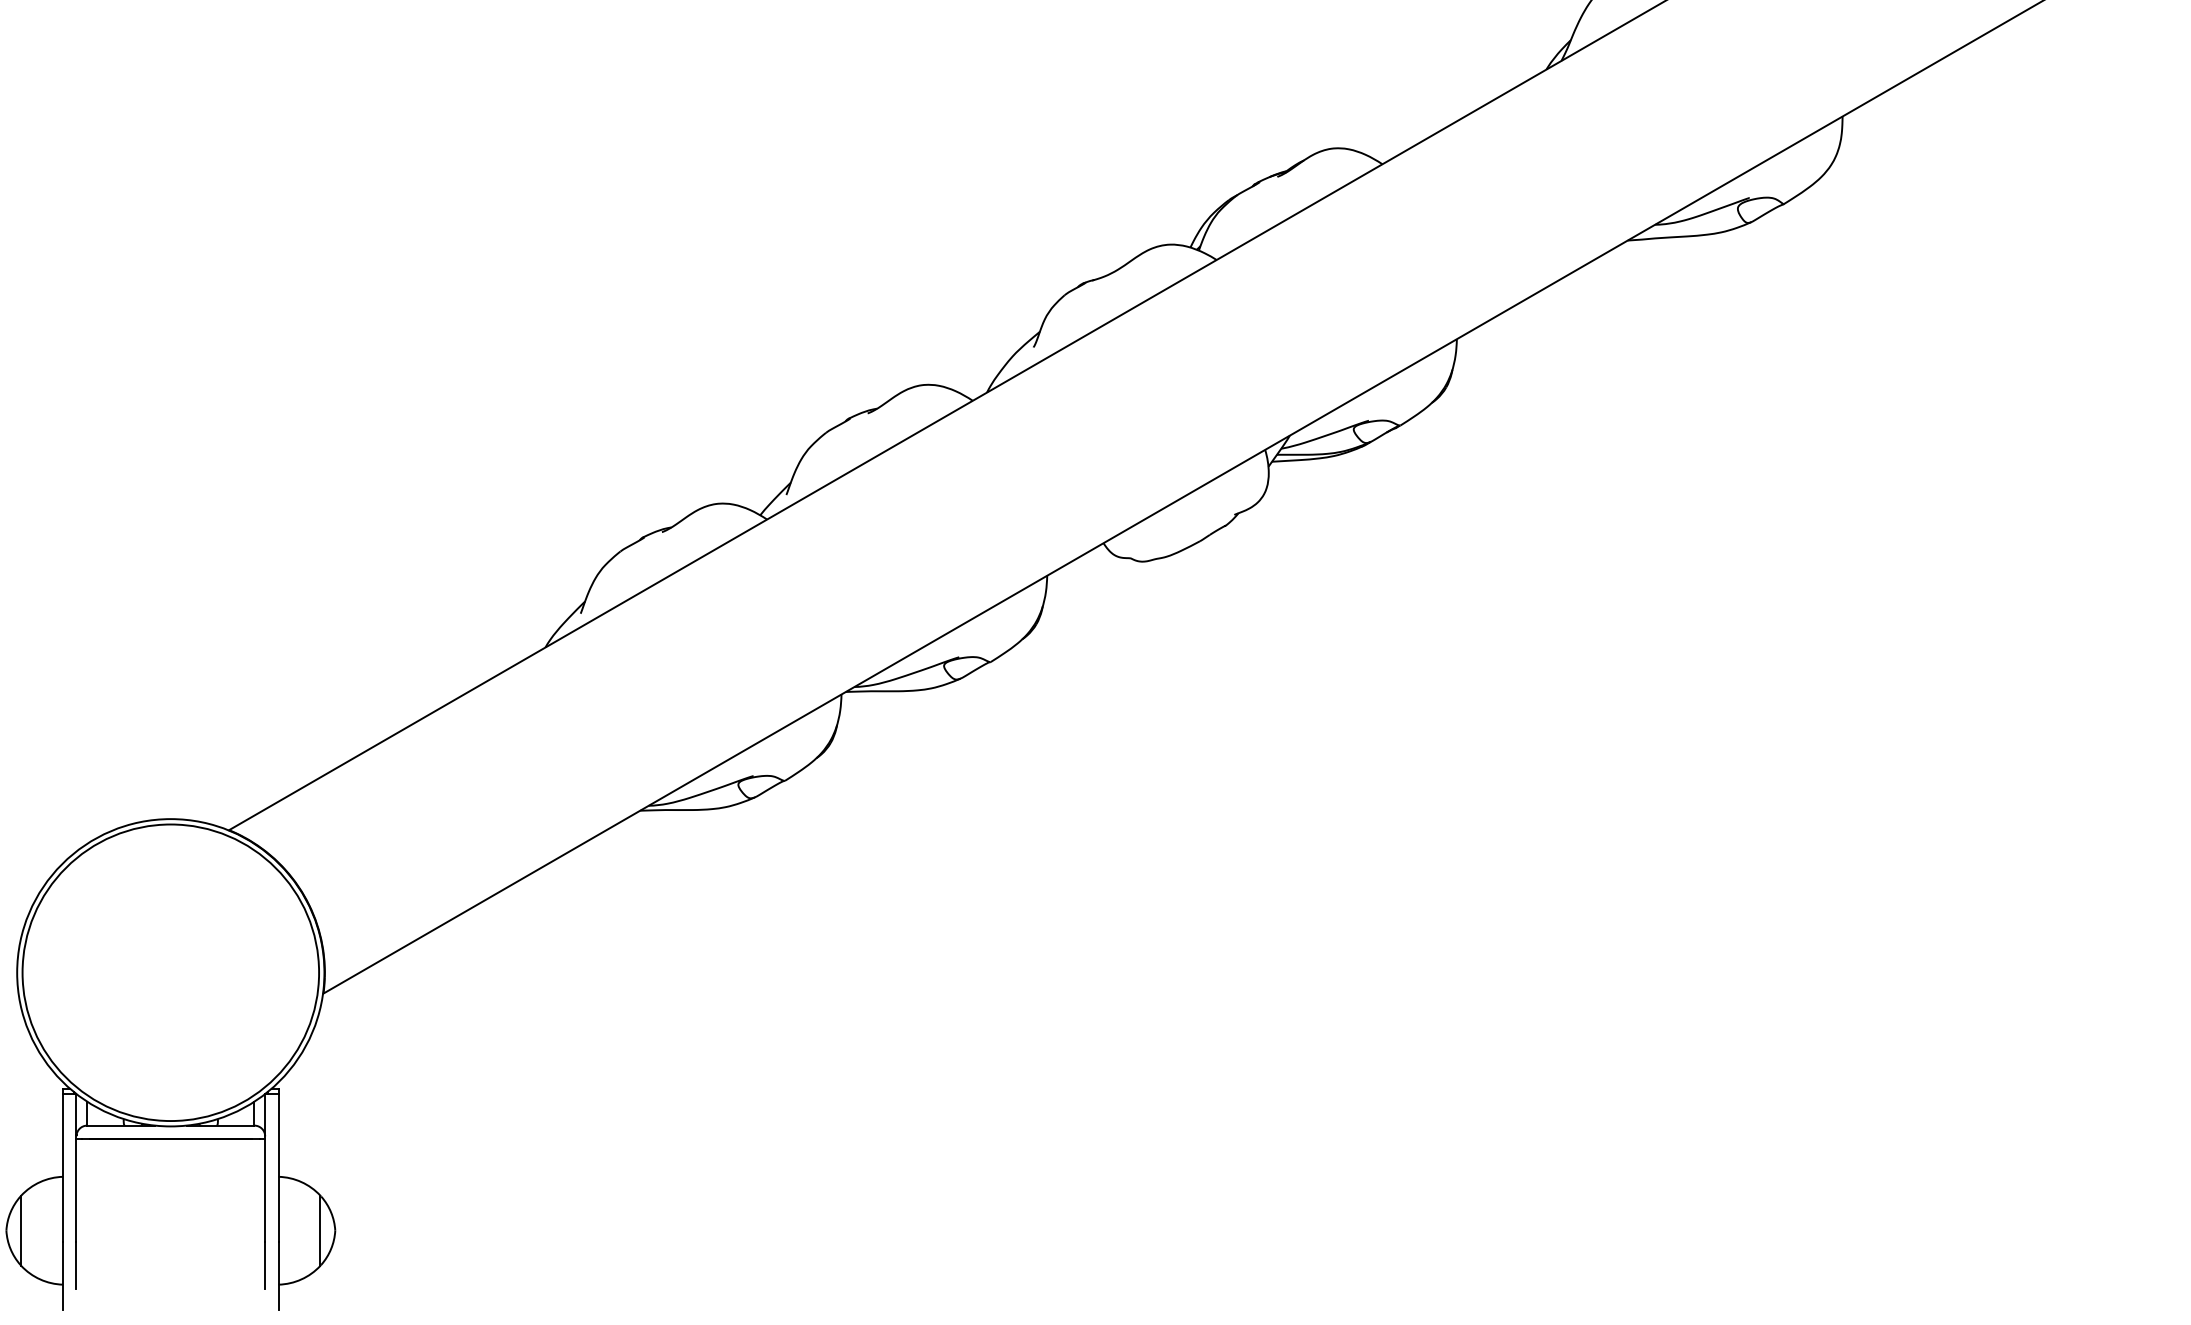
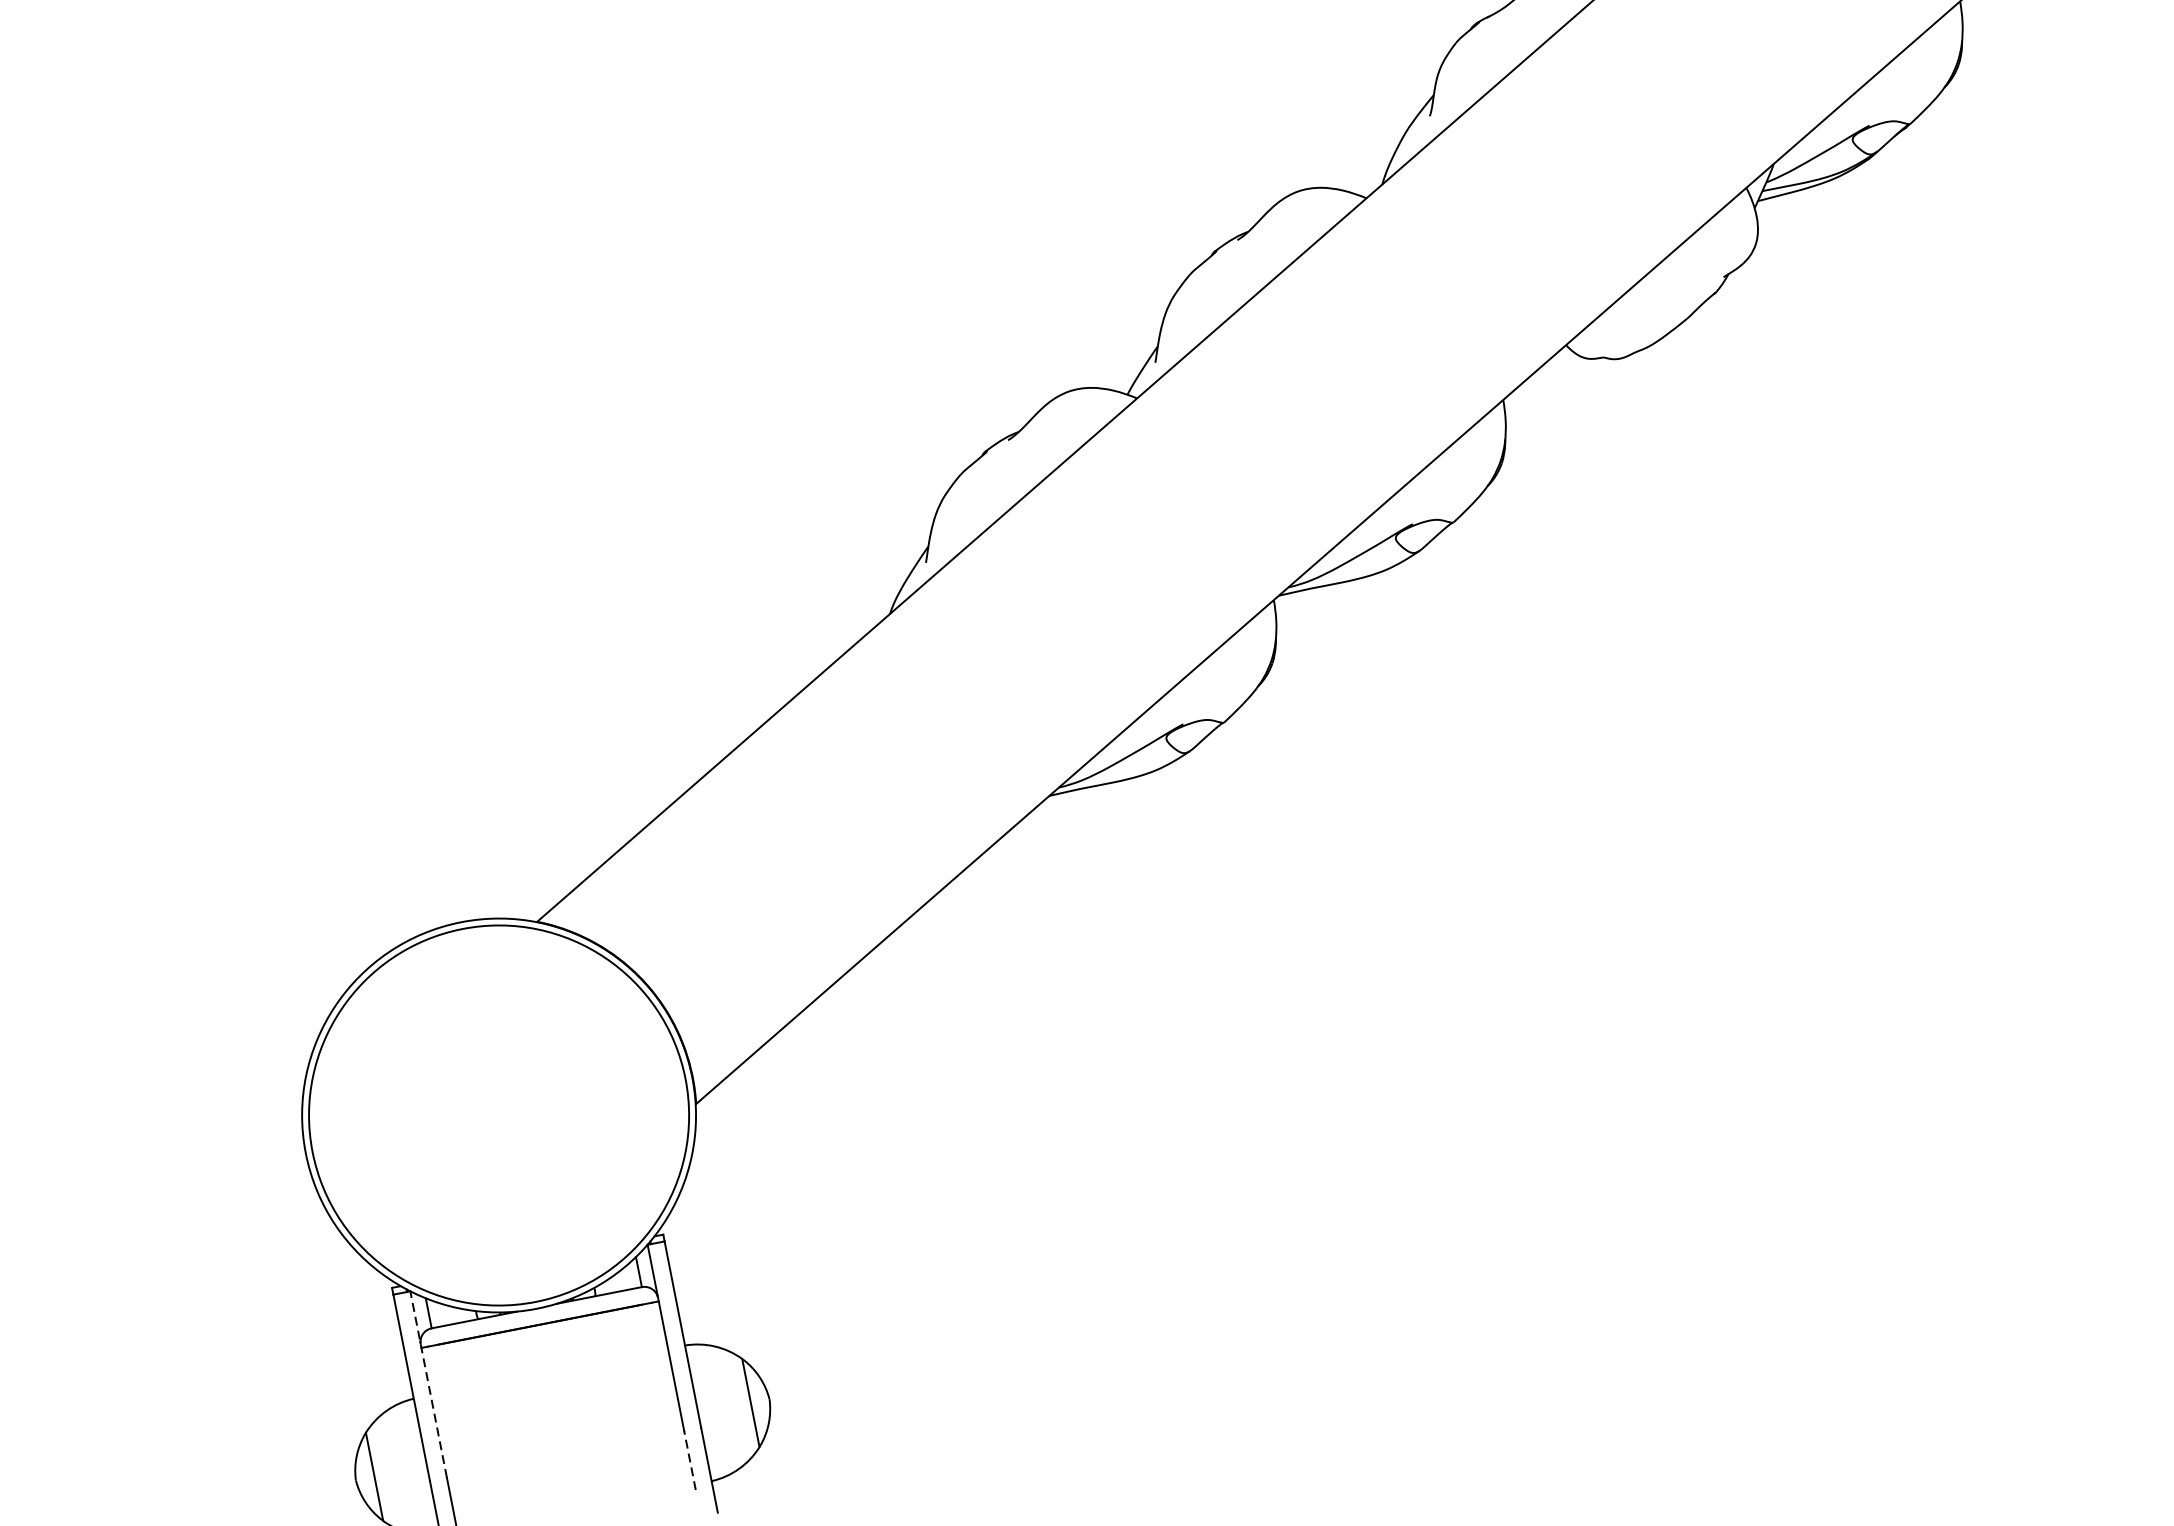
line: (76, 1167) -> (428, 1383), solid -> dashed
line: (265, 1265) -> (690, 1460), solid -> dashed

